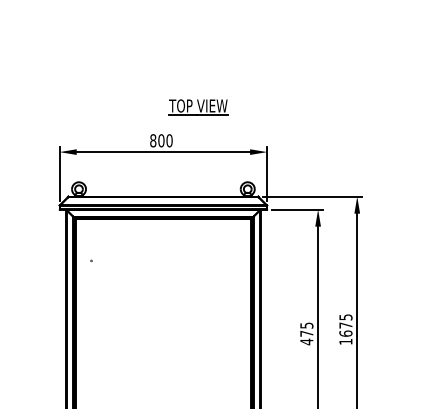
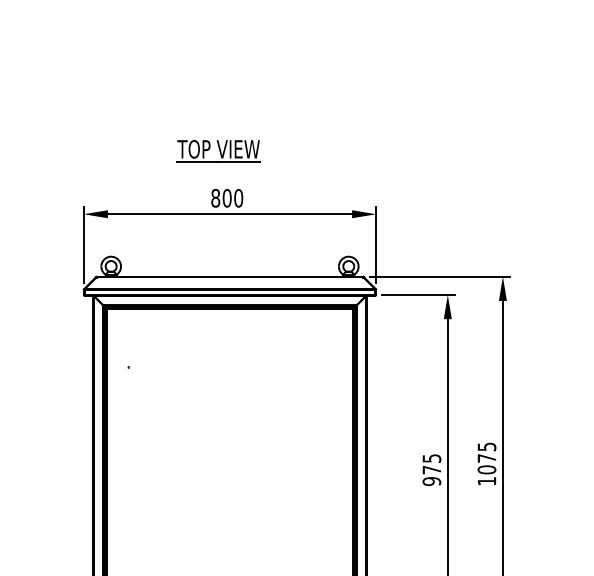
part: (198, 107) -> (218, 151), moved
text: (345, 333) -> (486, 469), 1675 -> 1075
text: (306, 341) -> (431, 480), 475 -> 975

